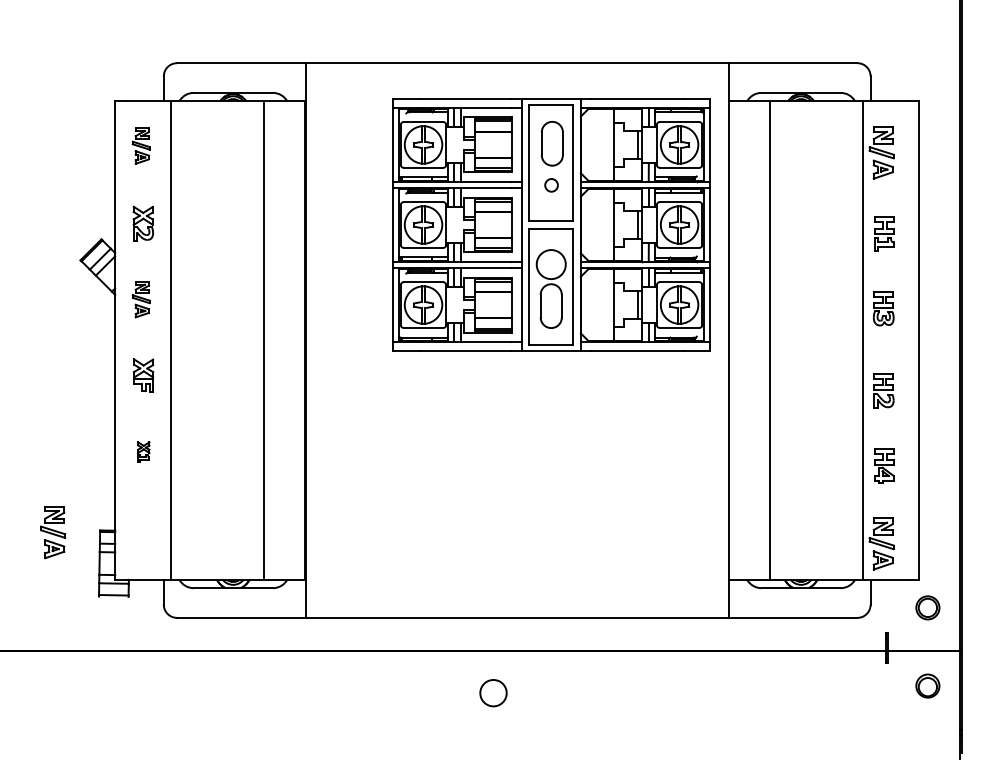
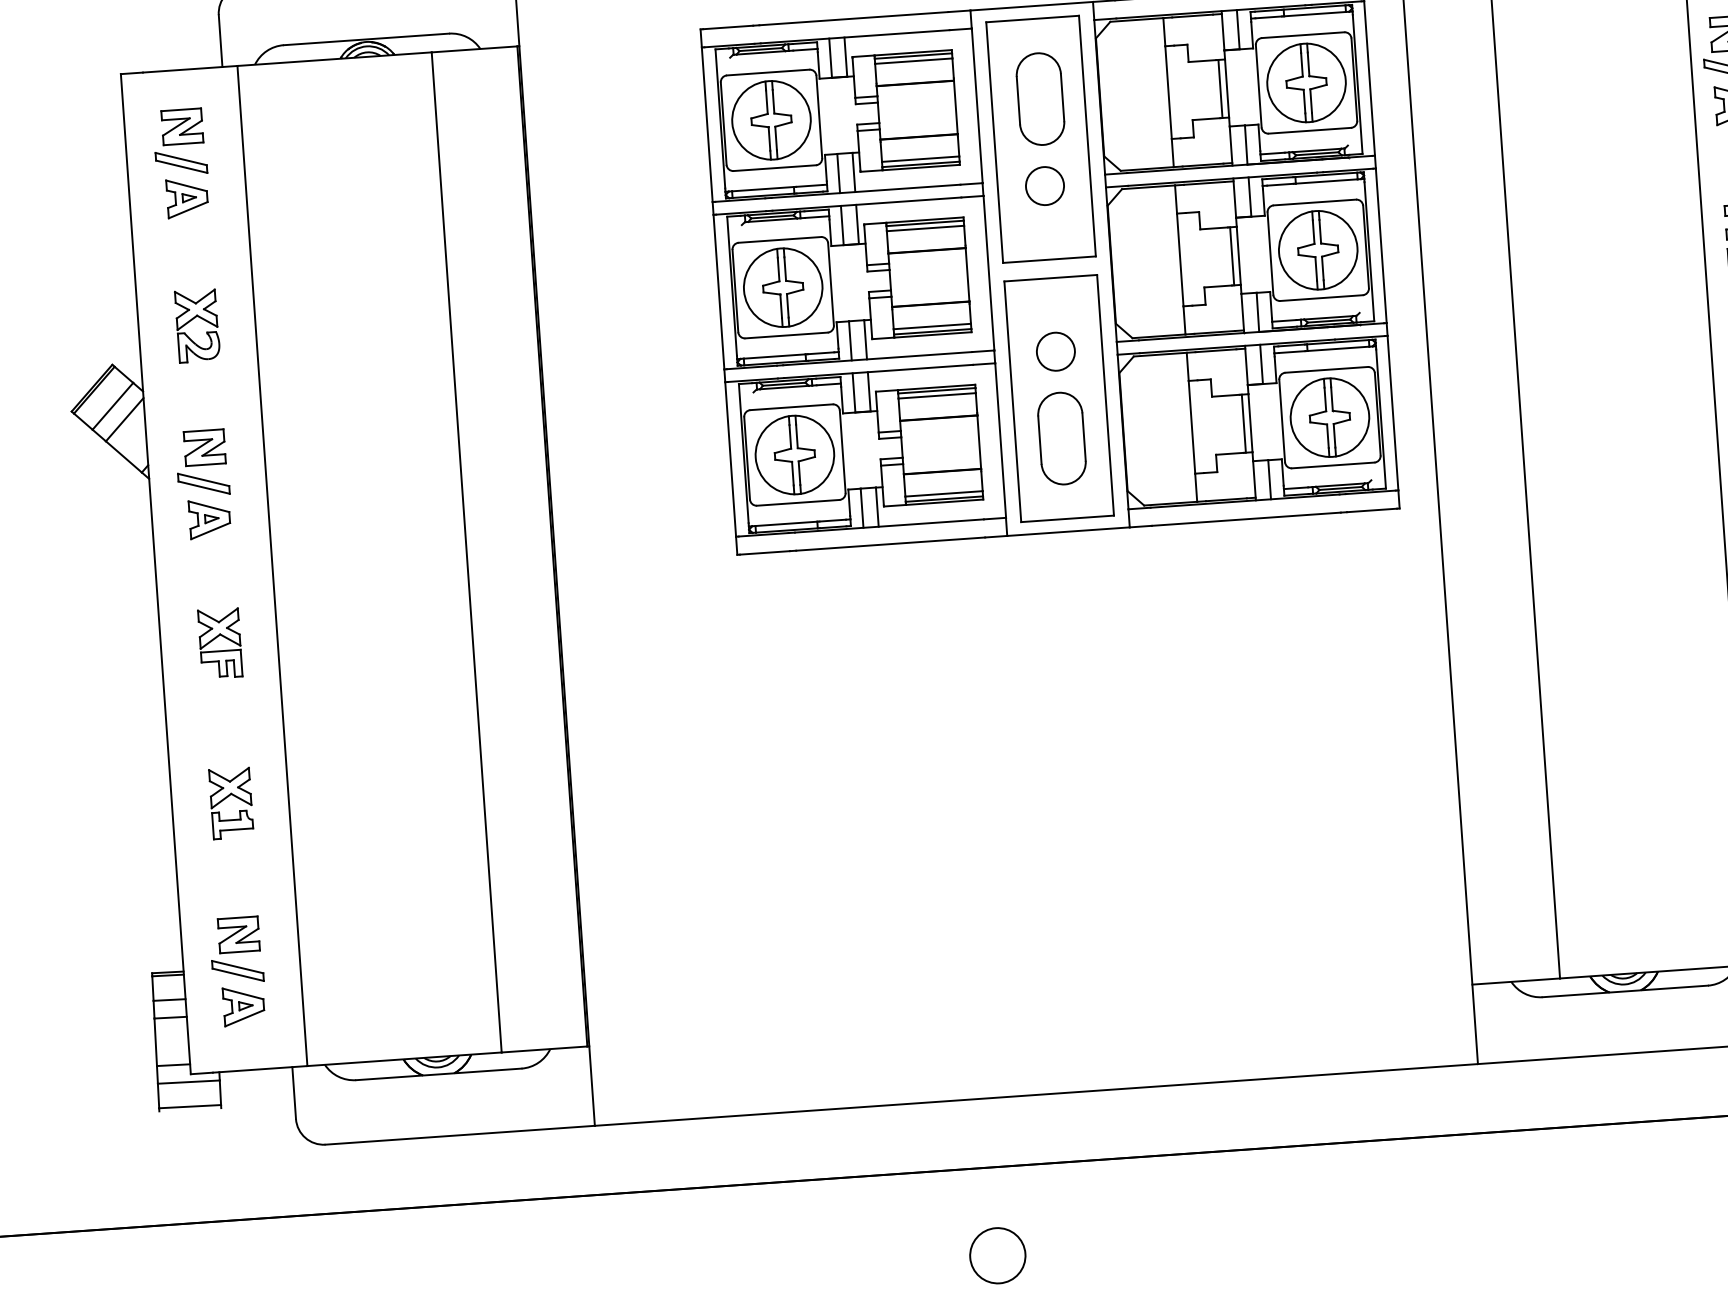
part: (141, 145) -> (182, 162), size x1.43
circle: (551, 185) -> (1044, 186), size x1.43
circle: (551, 264) -> (1056, 351), size x0.62
part: (141, 299) -> (204, 484), size x1.43
part: (143, 451) -> (231, 801), size x1.67
part: (53, 532) -> (238, 971), moved

